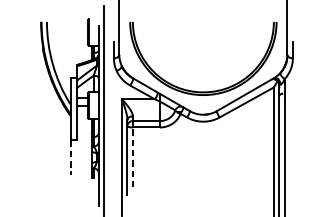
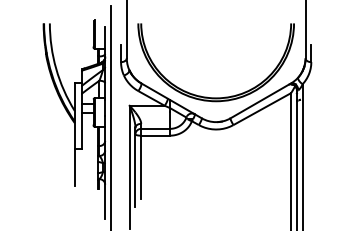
line: (133, 157) -> (141, 167), dashed -> solid
line: (70, 158) -> (74, 168), dashed -> solid

